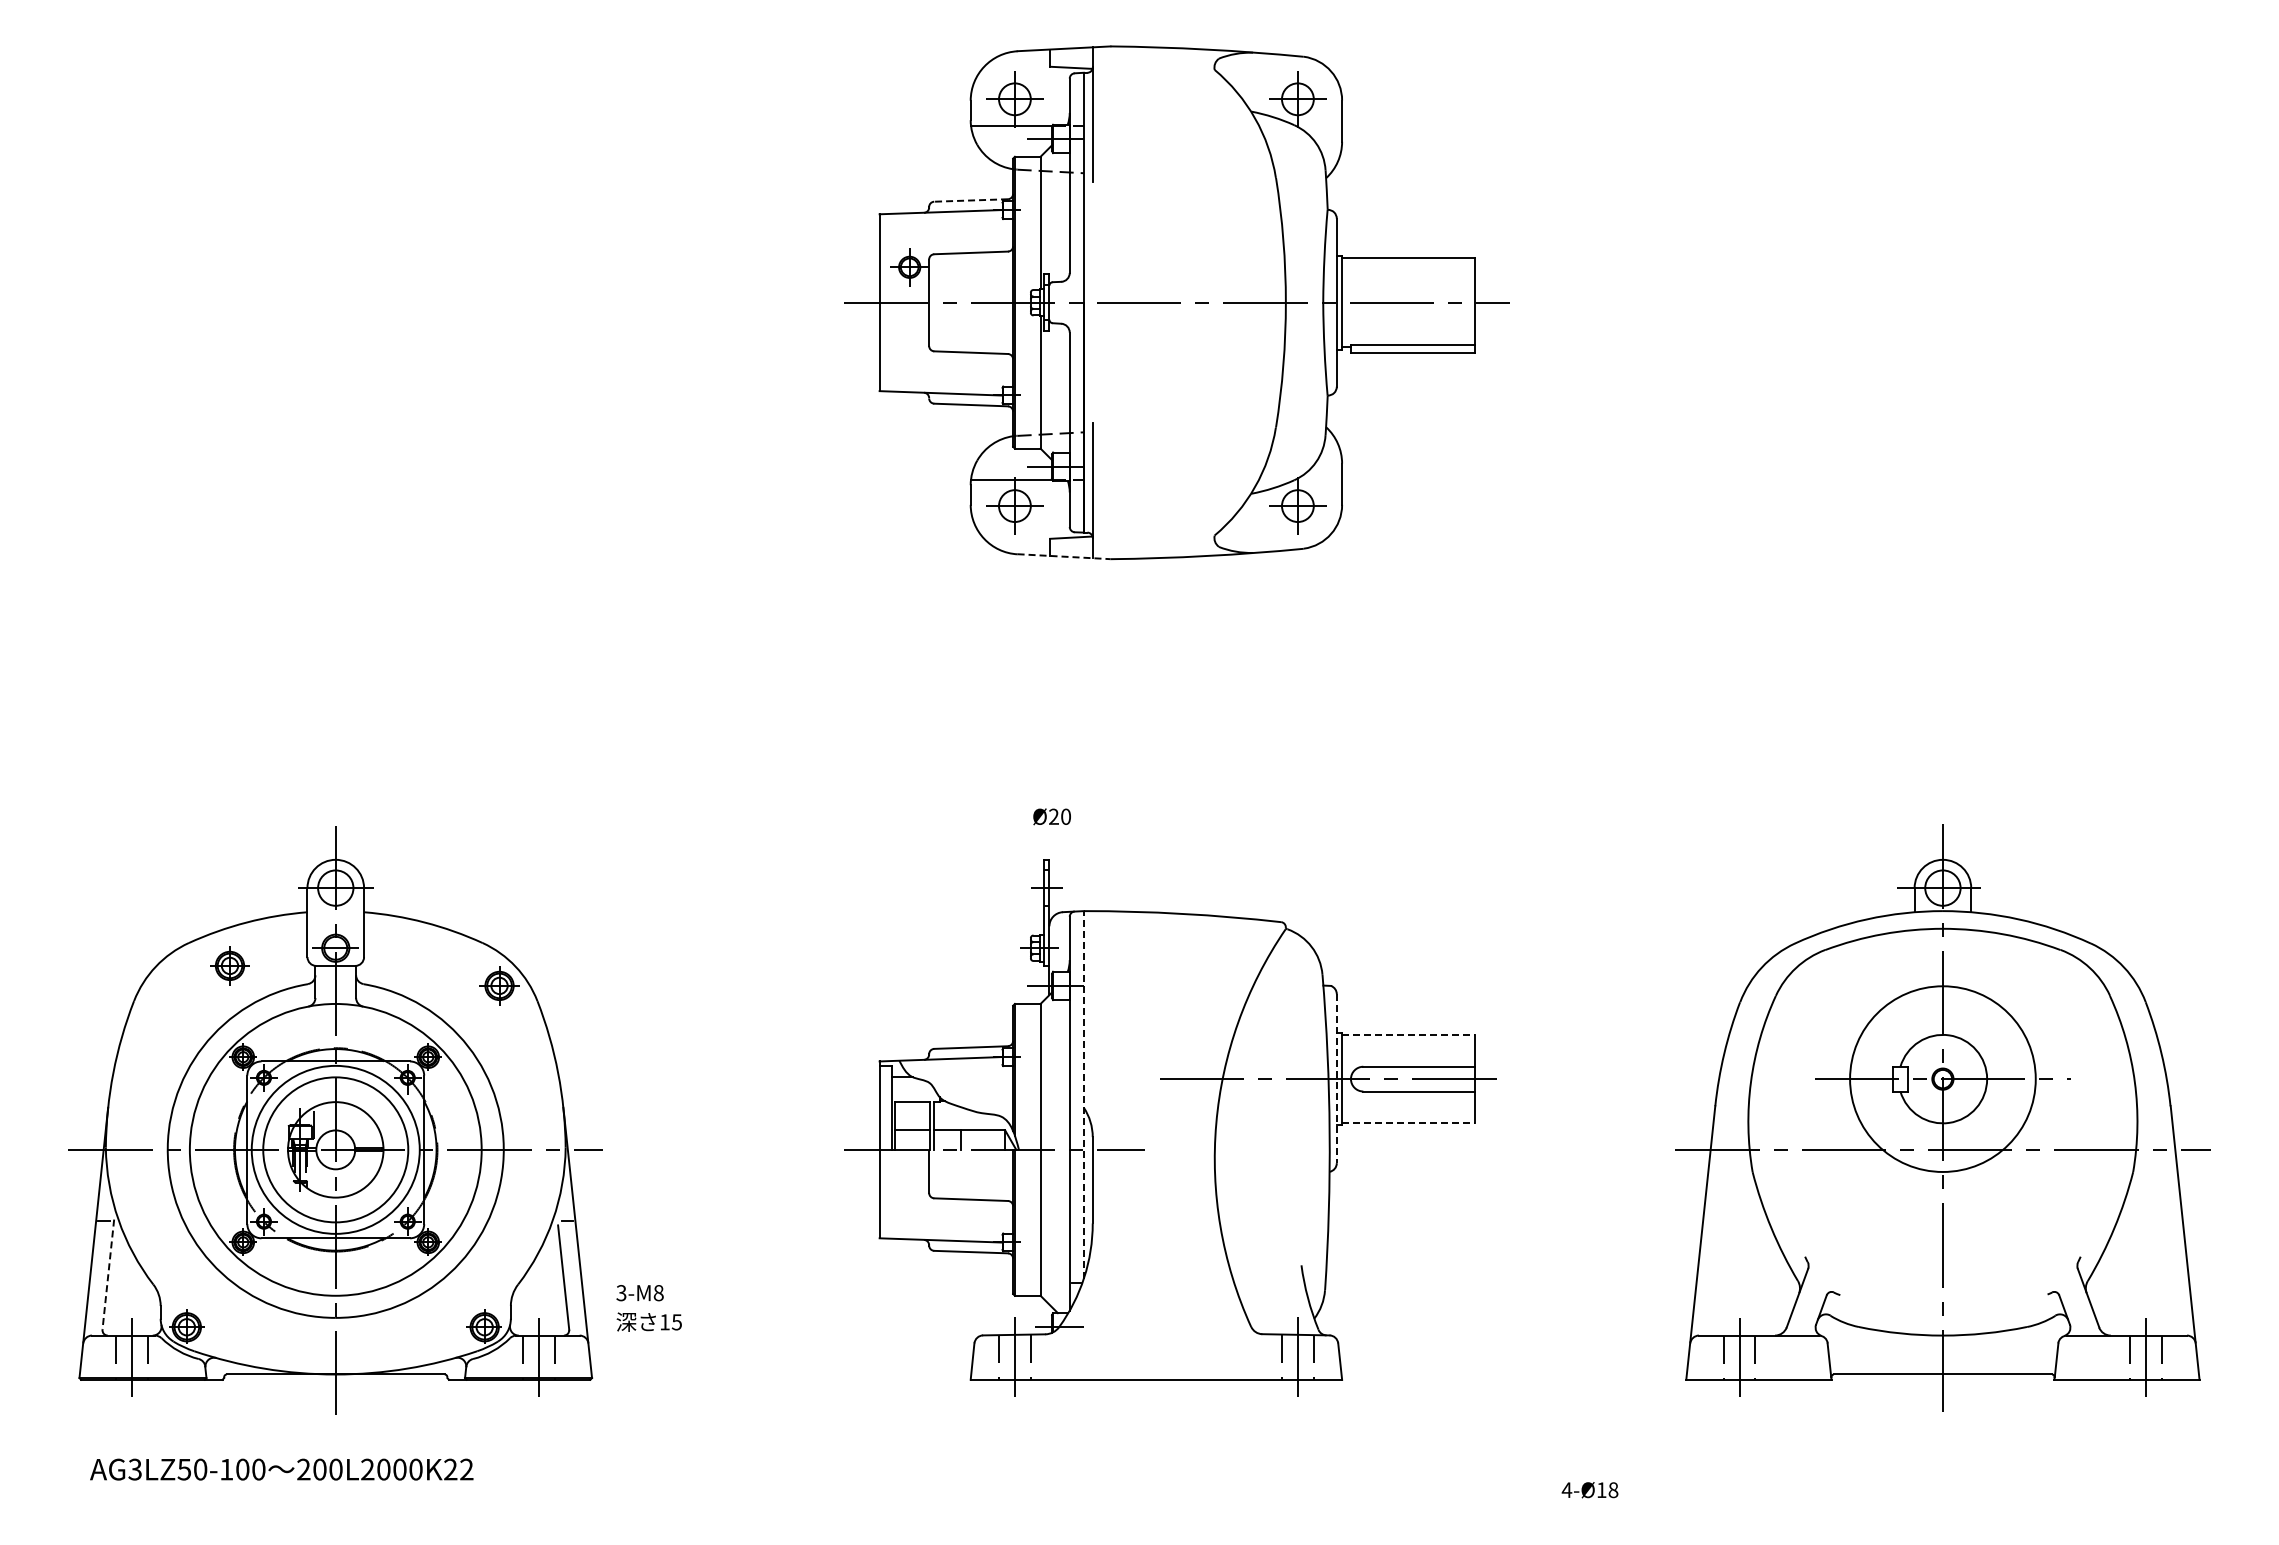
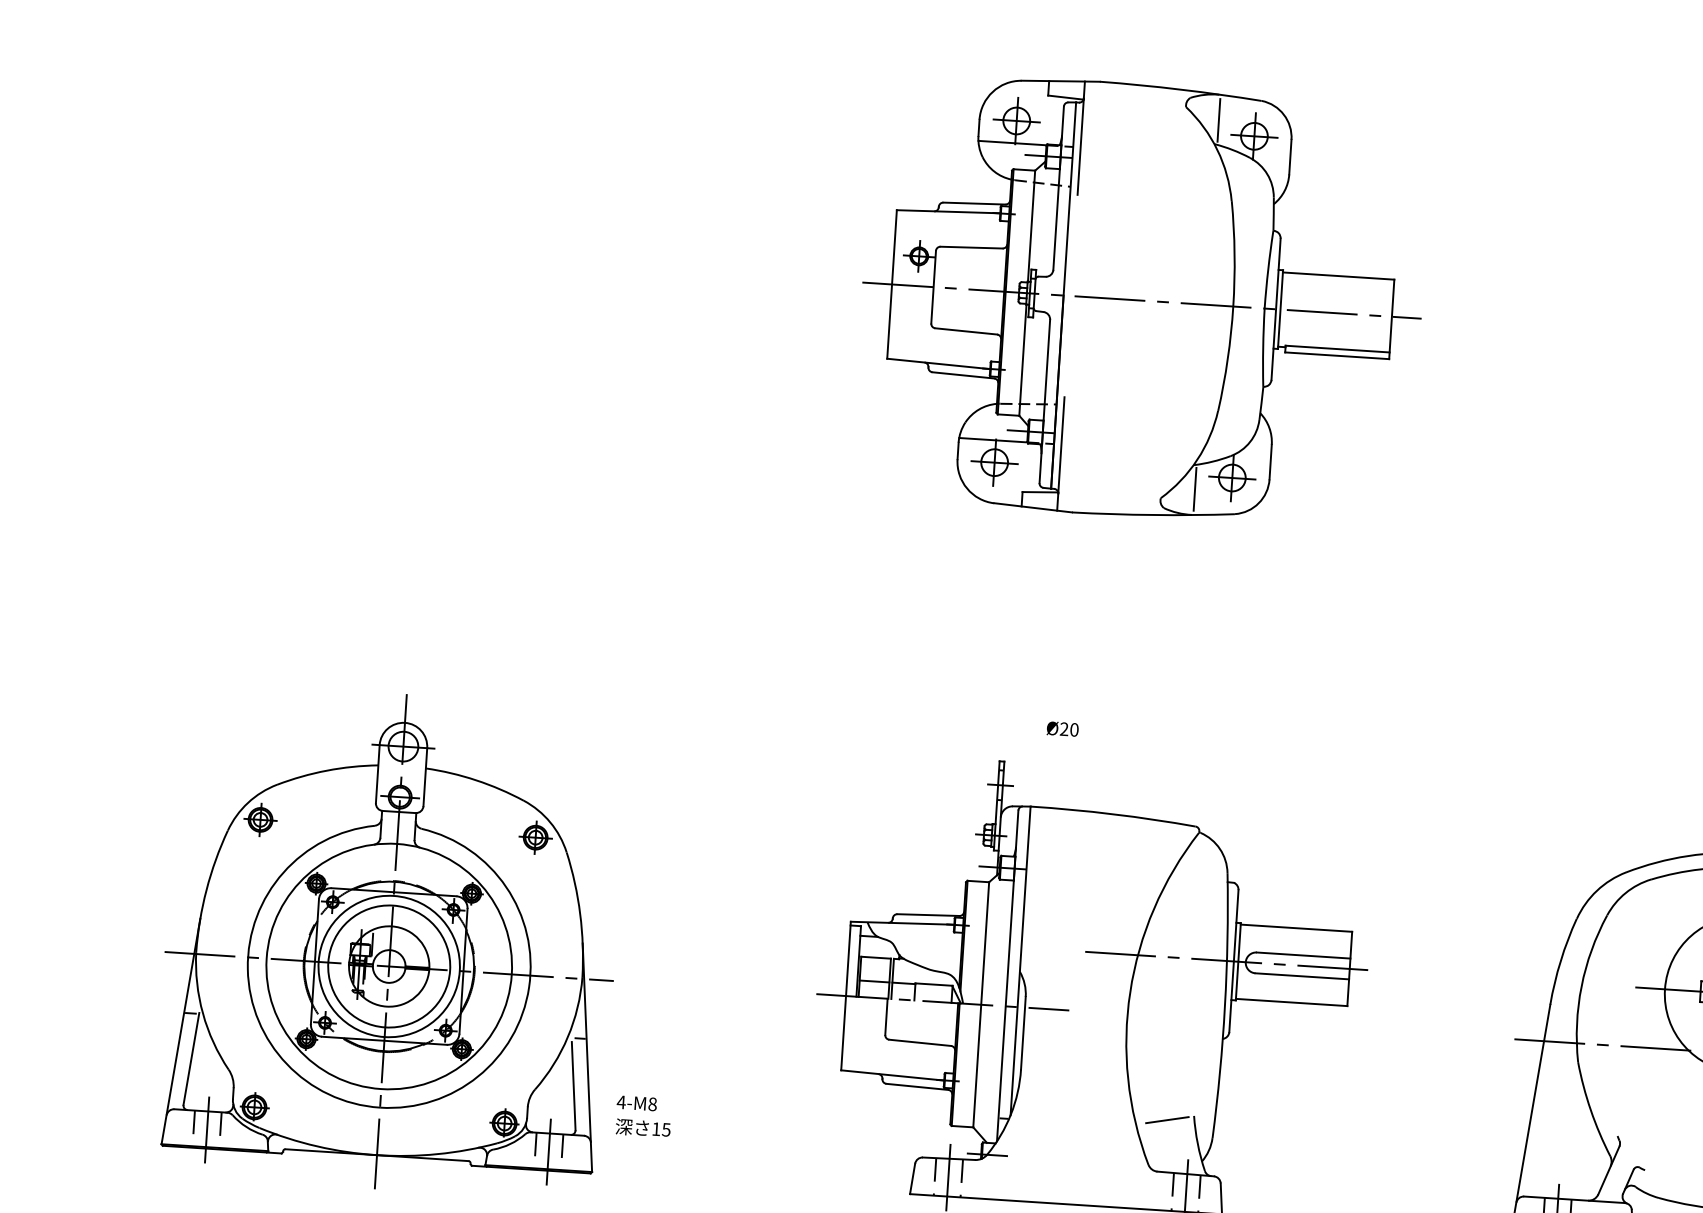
line: (1254, 82) -> (1218, 119), added
line: (971, 200) -> (974, 203), dashed -> solid
line: (1254, 521) -> (1195, 488), added
line: (1064, 556) -> (1033, 507), dashed -> solid
text: (1051, 816) -> (1062, 728), moved
part: (229, 965) -> (260, 819), moved
line: (1408, 1034) -> (1296, 927), dashed -> solid
line: (1336, 1079) -> (1233, 961), dashed -> solid
line: (1083, 1094) -> (1020, 960), dashed -> solid
line: (1408, 1123) -> (1291, 1002), dashed -> solid
line: (1270, 1272) -> (1167, 1120), added
line: (108, 1275) -> (191, 1059), dashed -> solid
text: (621, 1293) -> (621, 1102), 3-M8 -> 4-M8

